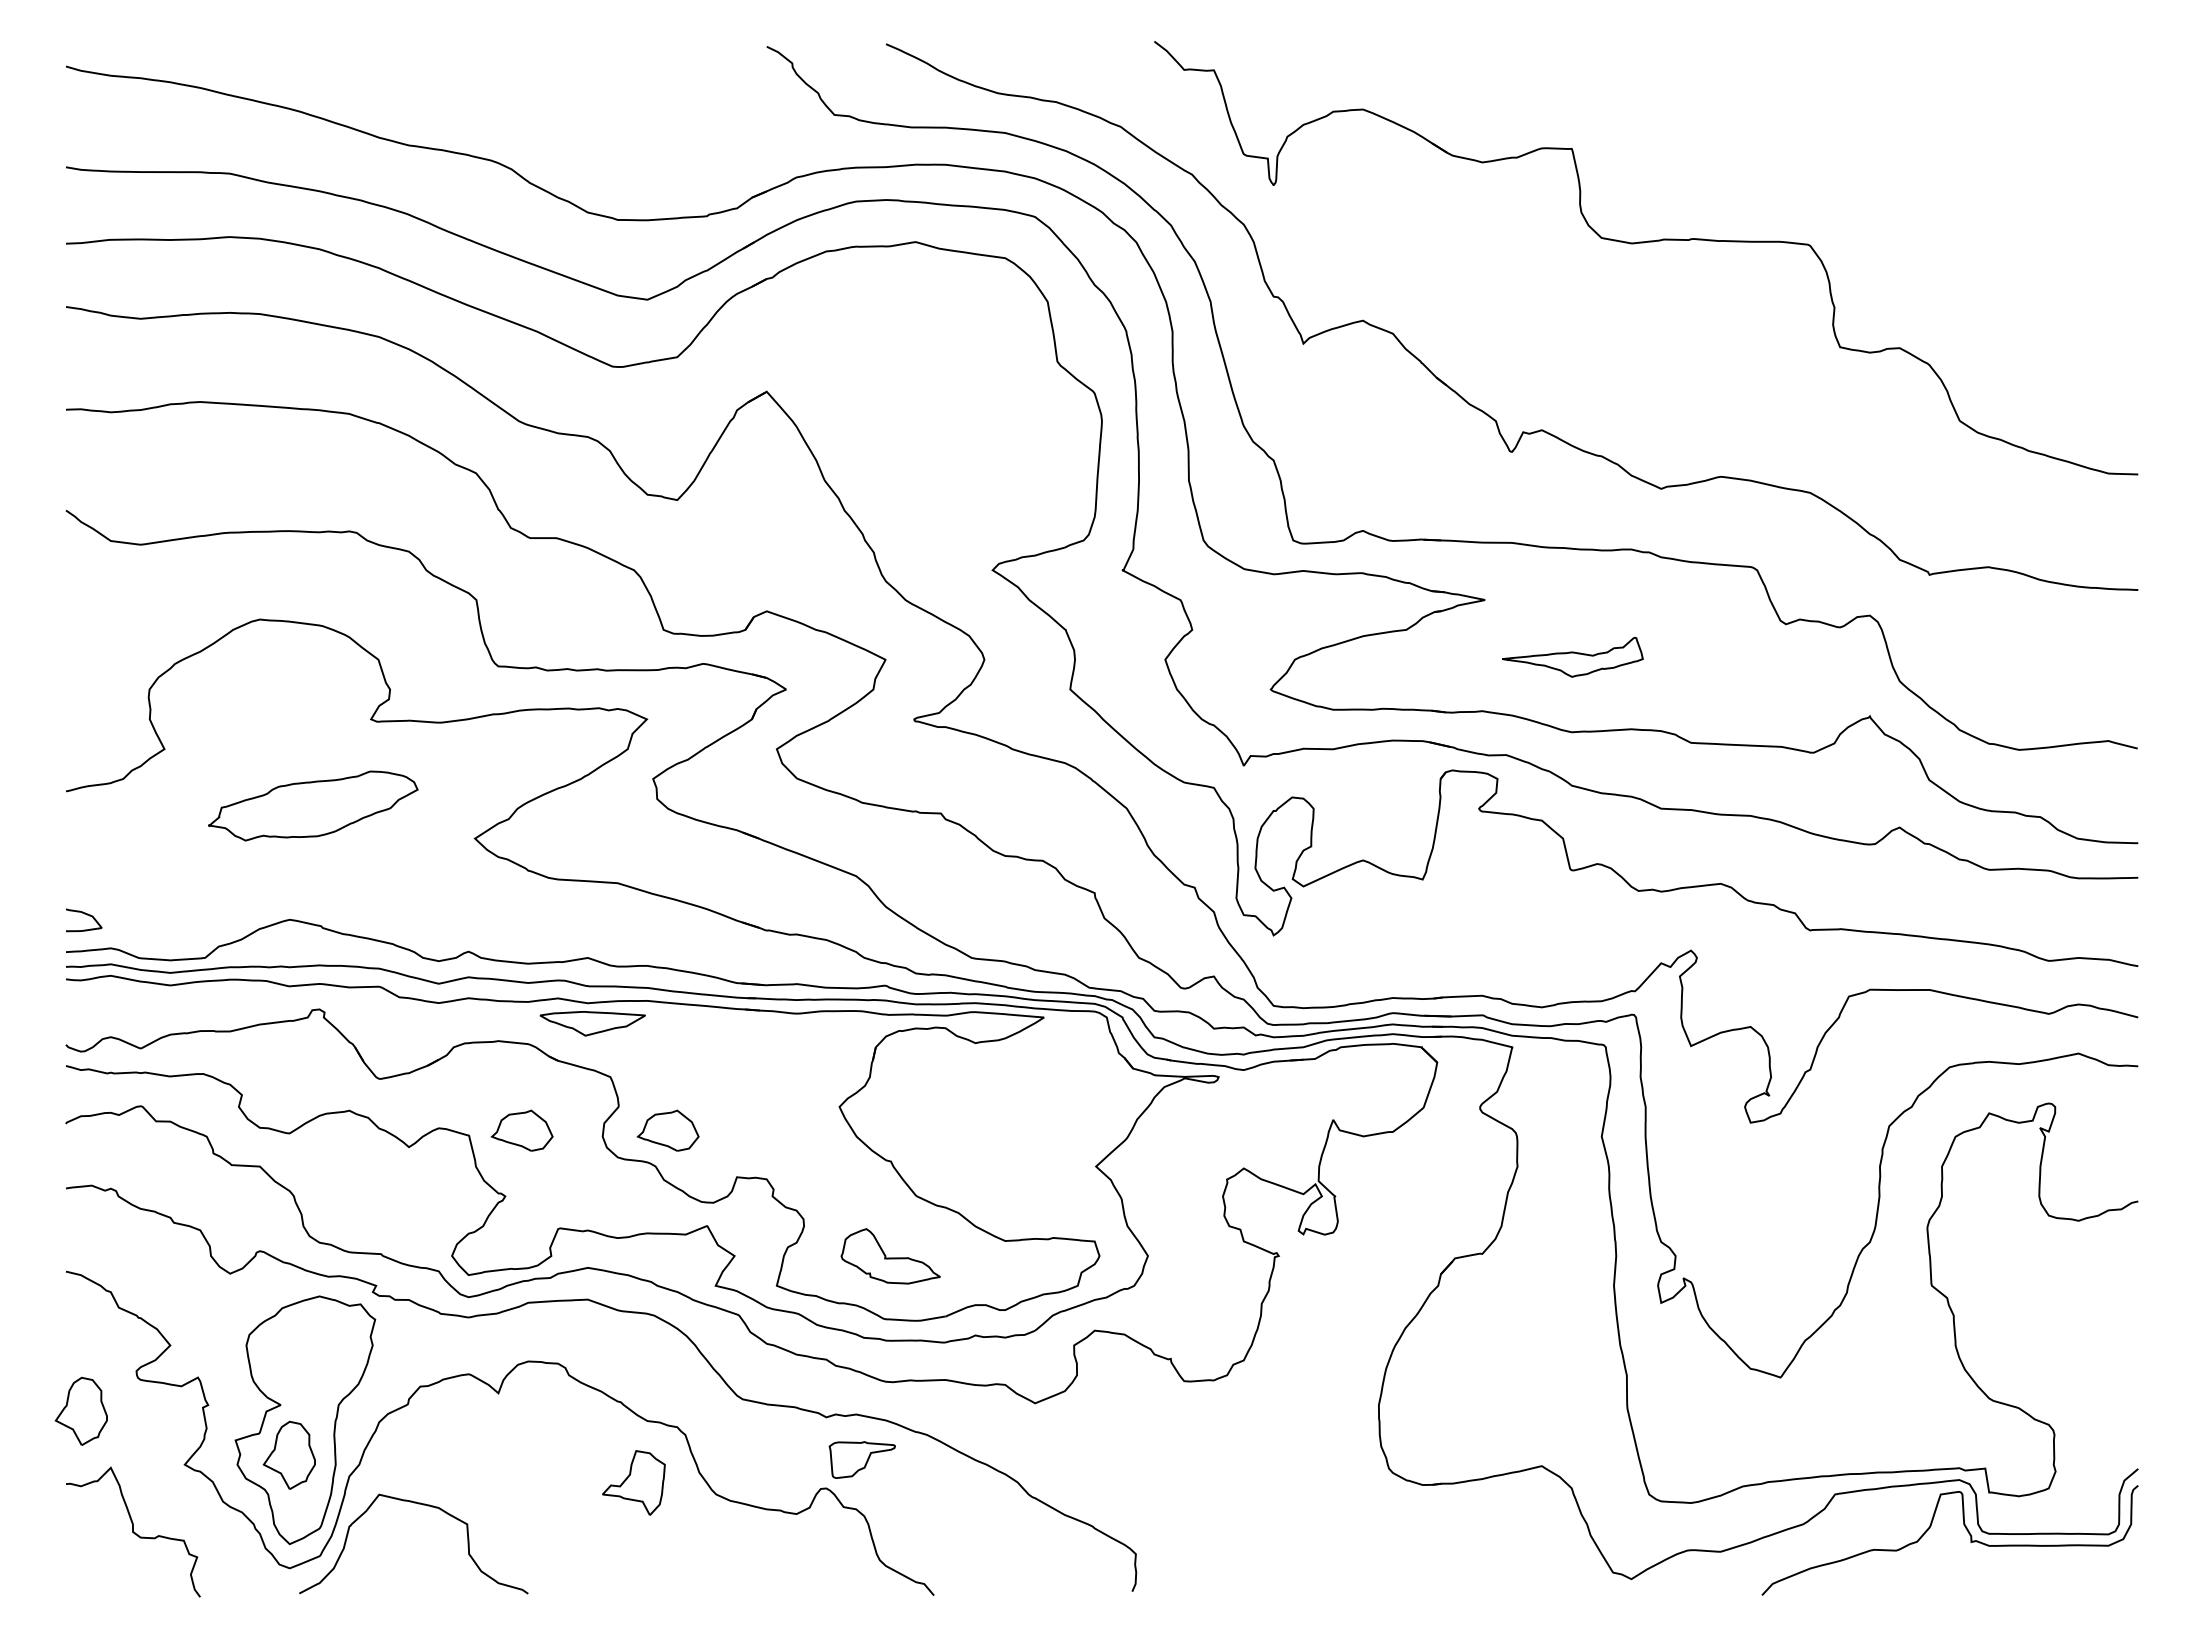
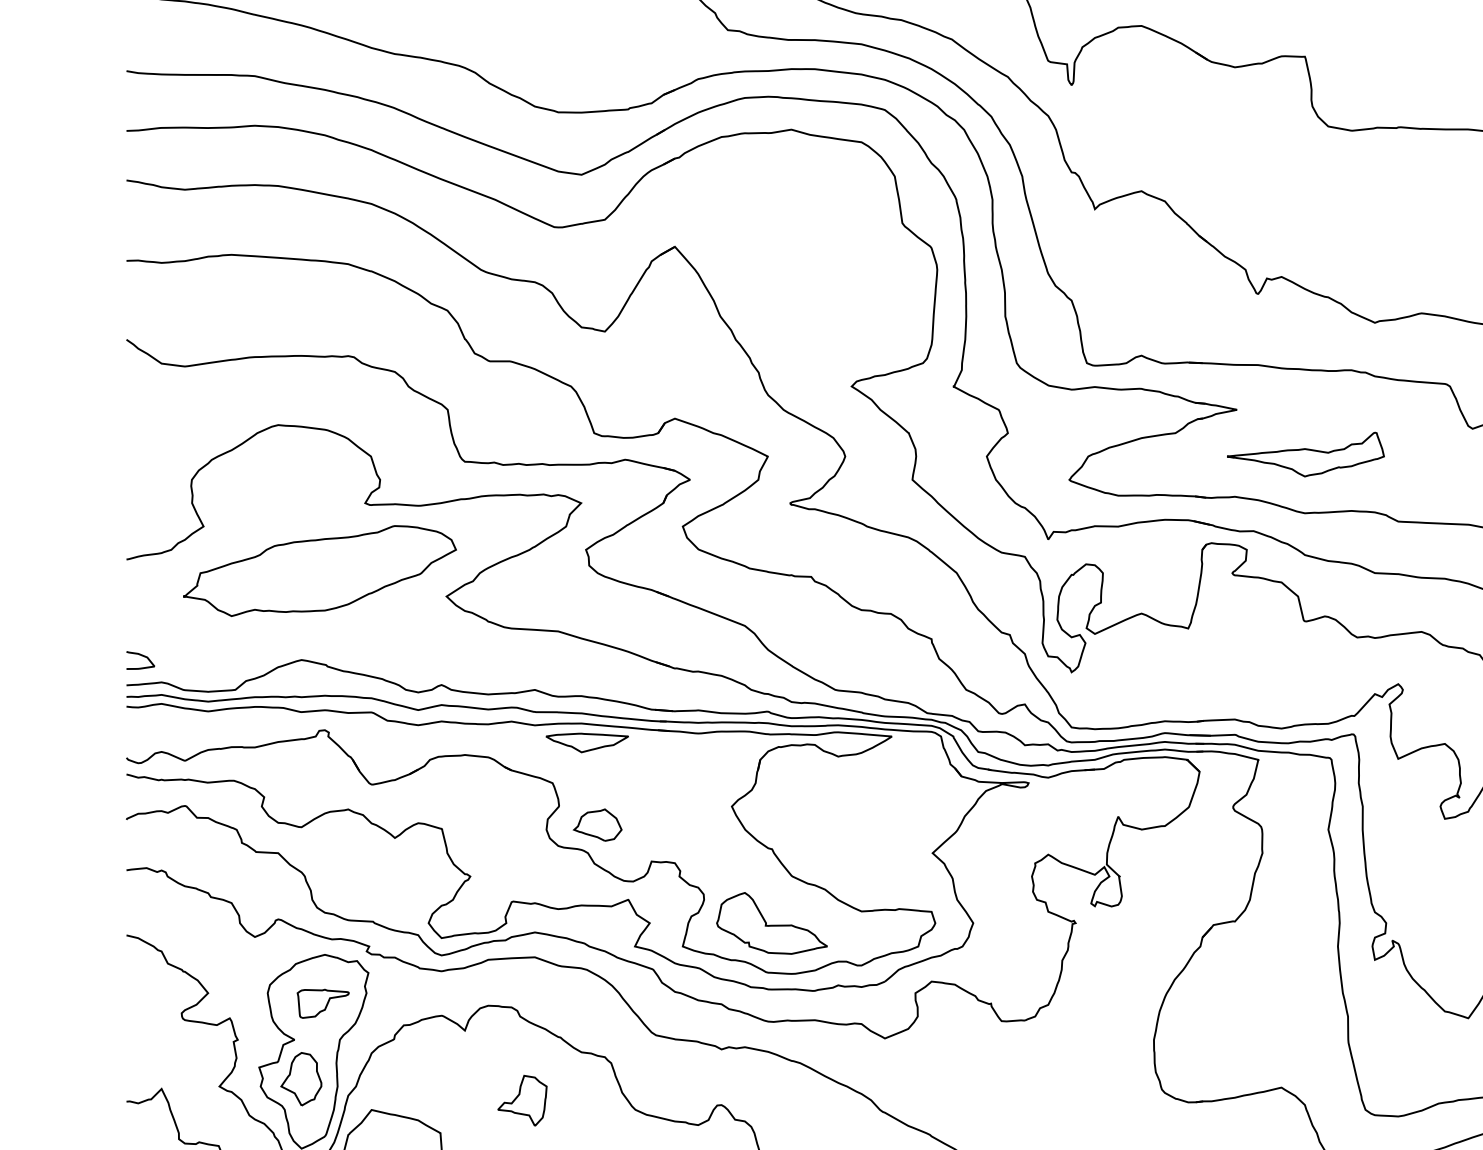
part: (1572, 657) -> (1305, 454), size x1.43
part: (313, 805) -> (320, 570), size x1.67
part: (592, 1023) -> (587, 742), moved
part: (521, 1130) -> (482, 824), removed
part: (890, 1256) -> (771, 923), size x1.43
part: (80, 1410) -> (137, 1044), removed
part: (861, 1459) -> (322, 1003), moved
part: (633, 1482) -> (522, 1100), moved

